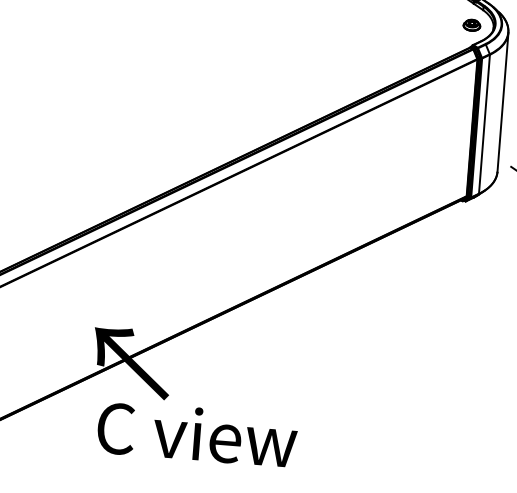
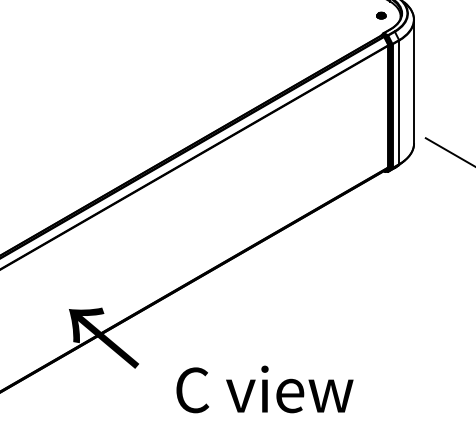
part: (472, 25) -> (381, 15), size x0.6
text: (196, 434) -> (264, 389), moved

